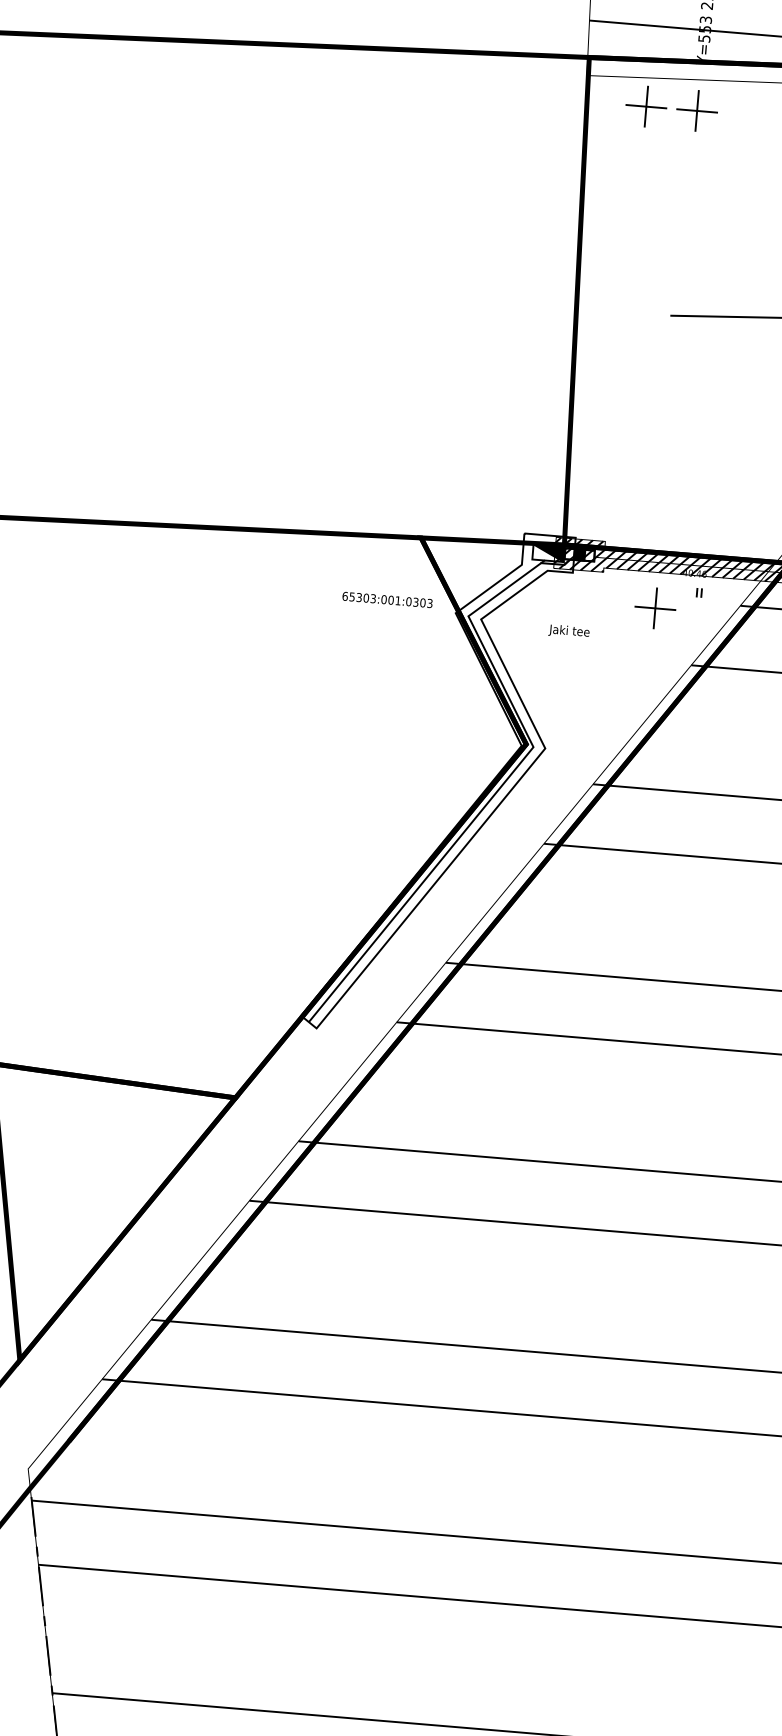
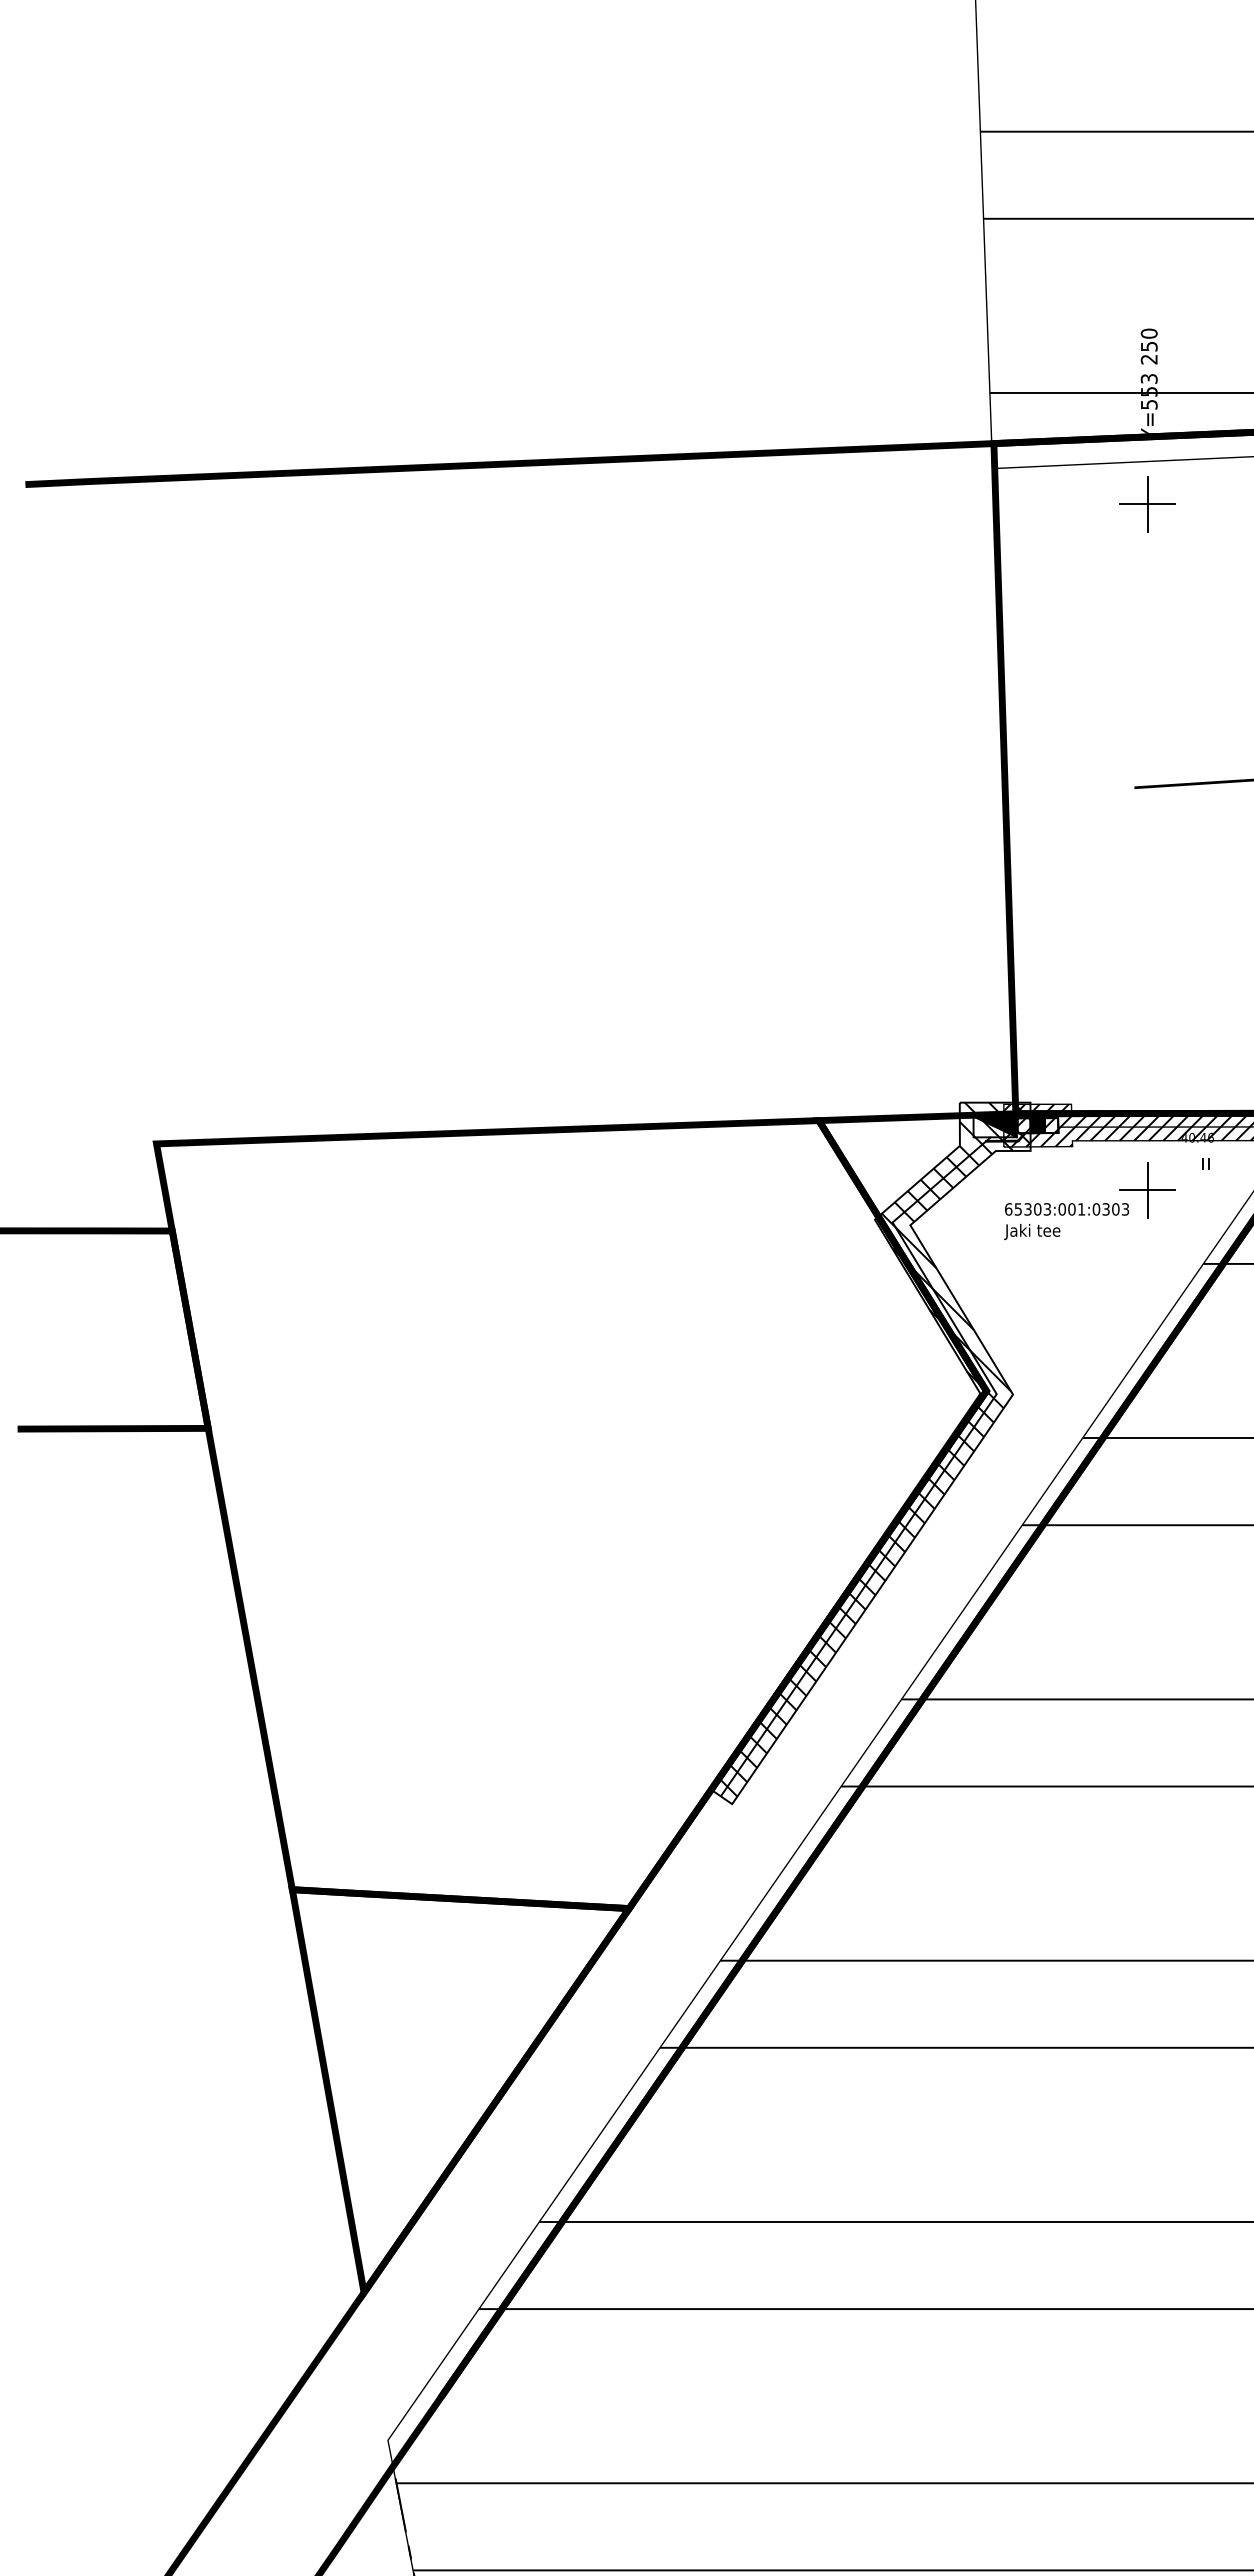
part: (646, 106) -> (1077, 504), removed
text: (387, 600) -> (1067, 1209), moved
hatch: (440, 779) -> (873, 1449), added

